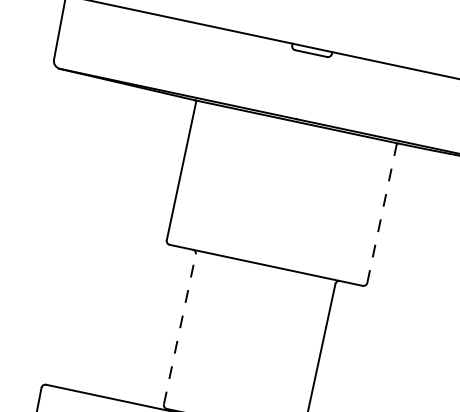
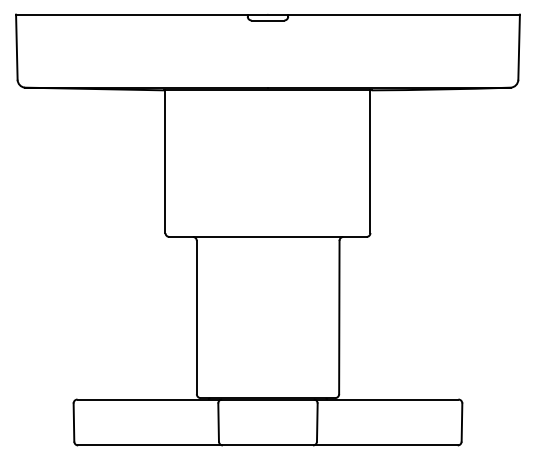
line: (382, 212) -> (370, 161), dashed -> solid
line: (179, 329) -> (196, 317), dashed -> solid

